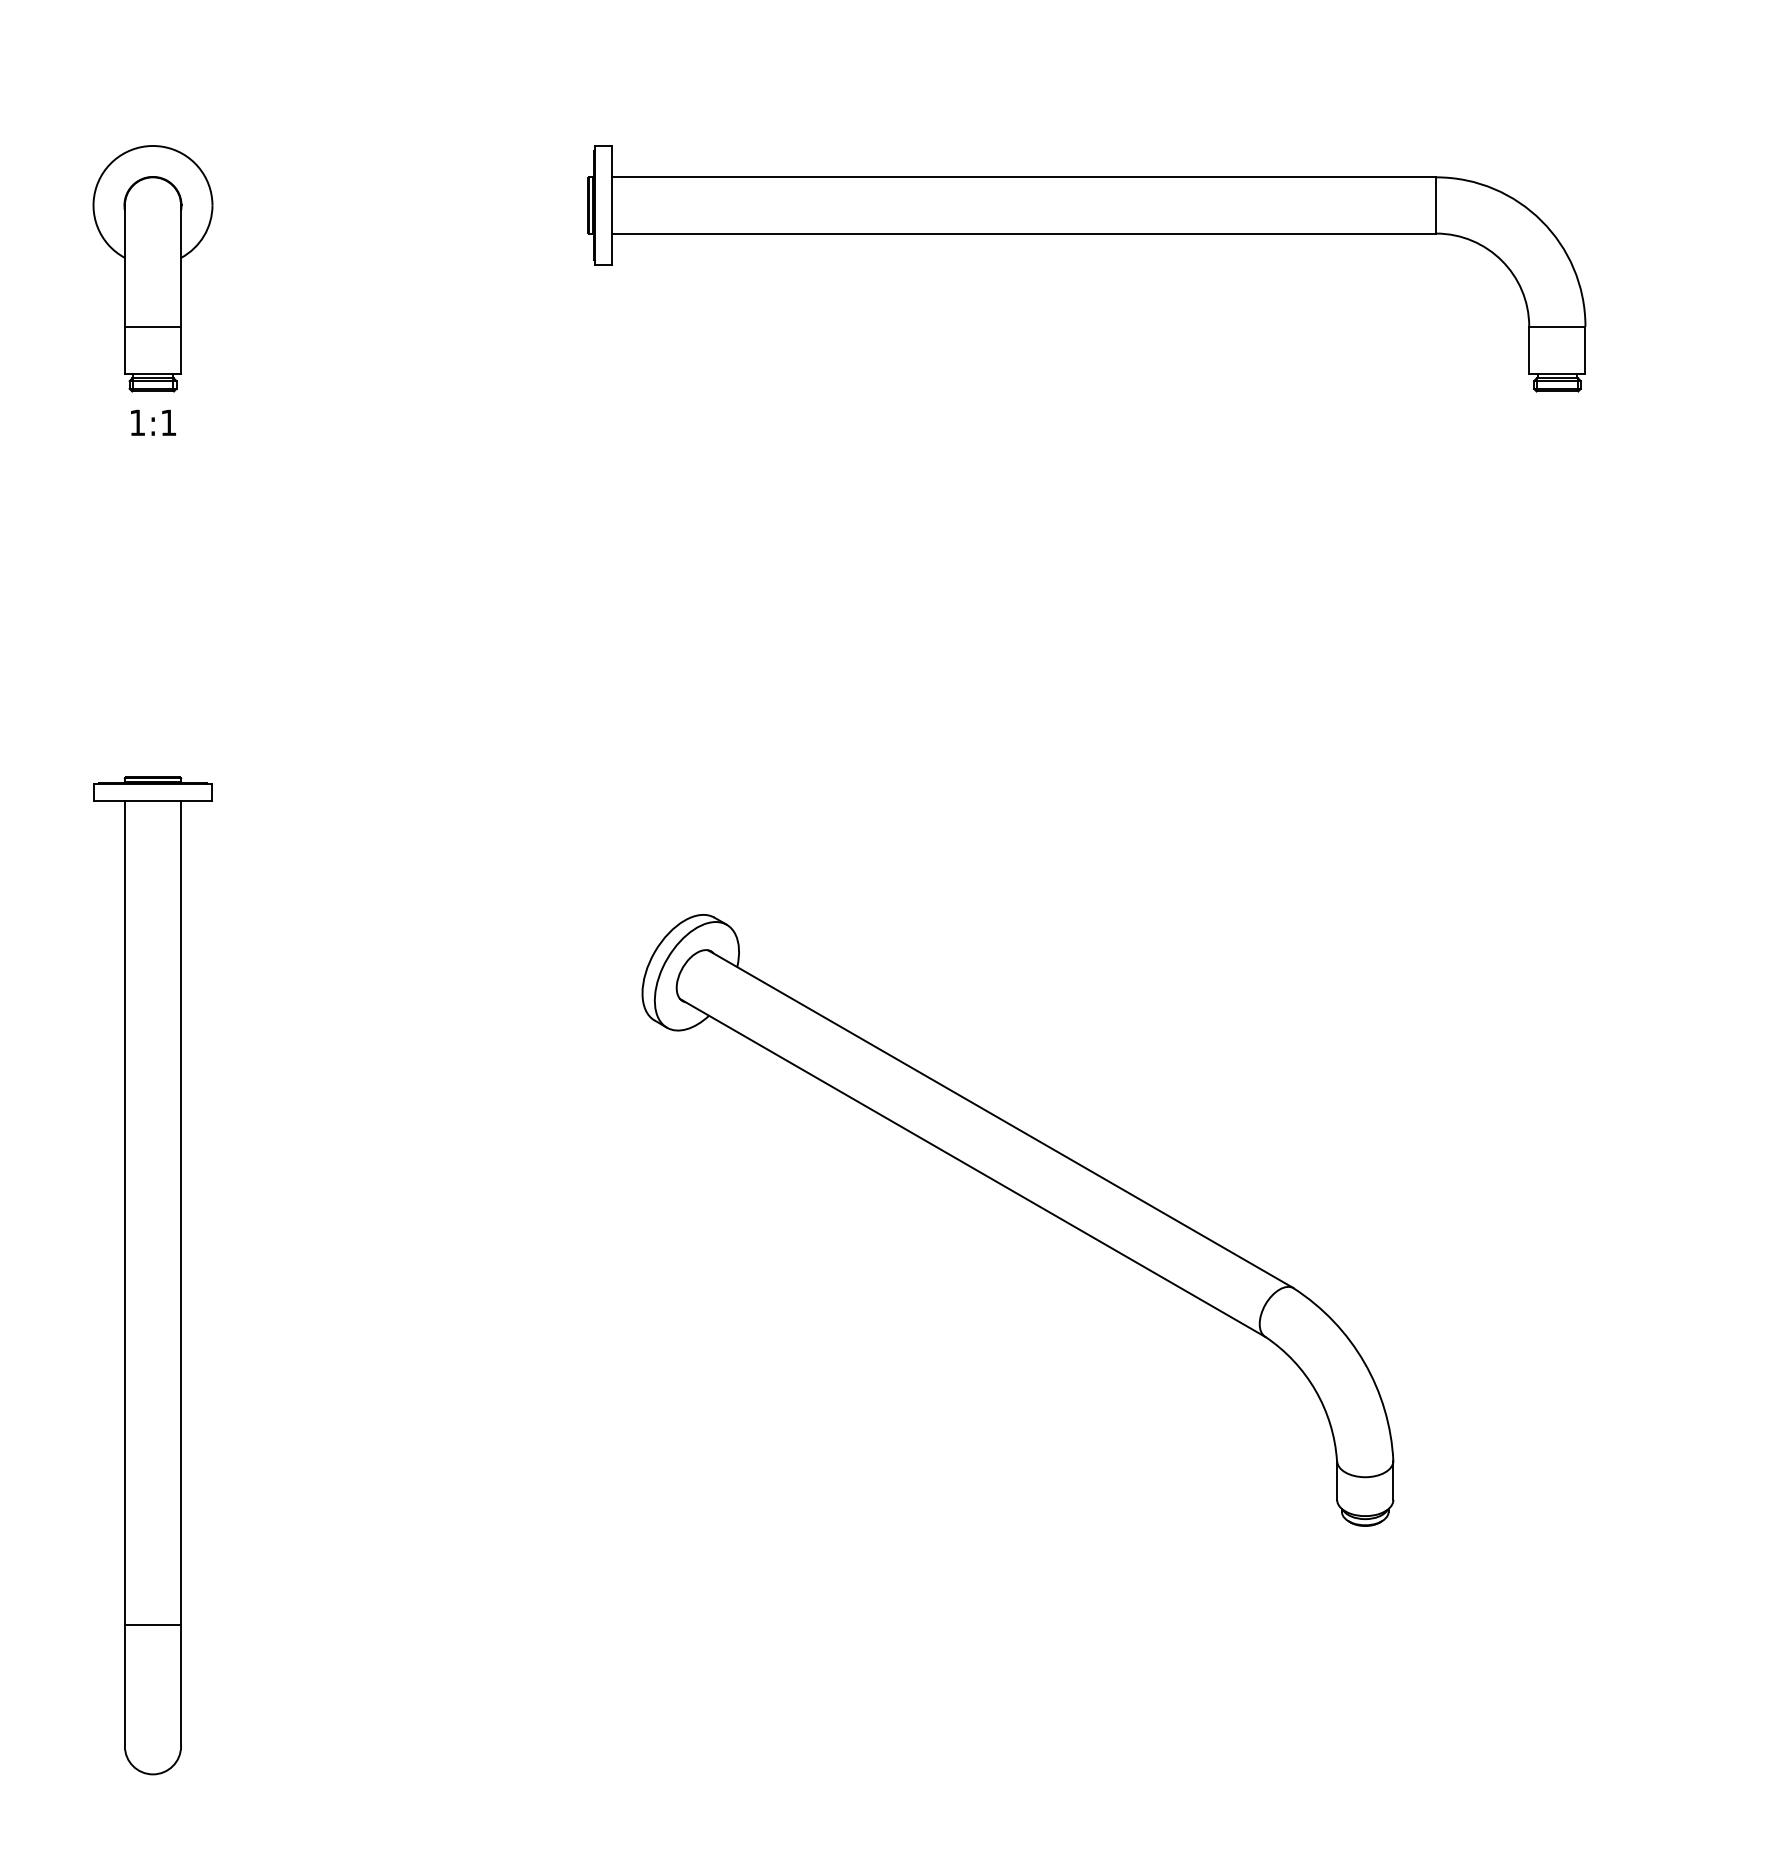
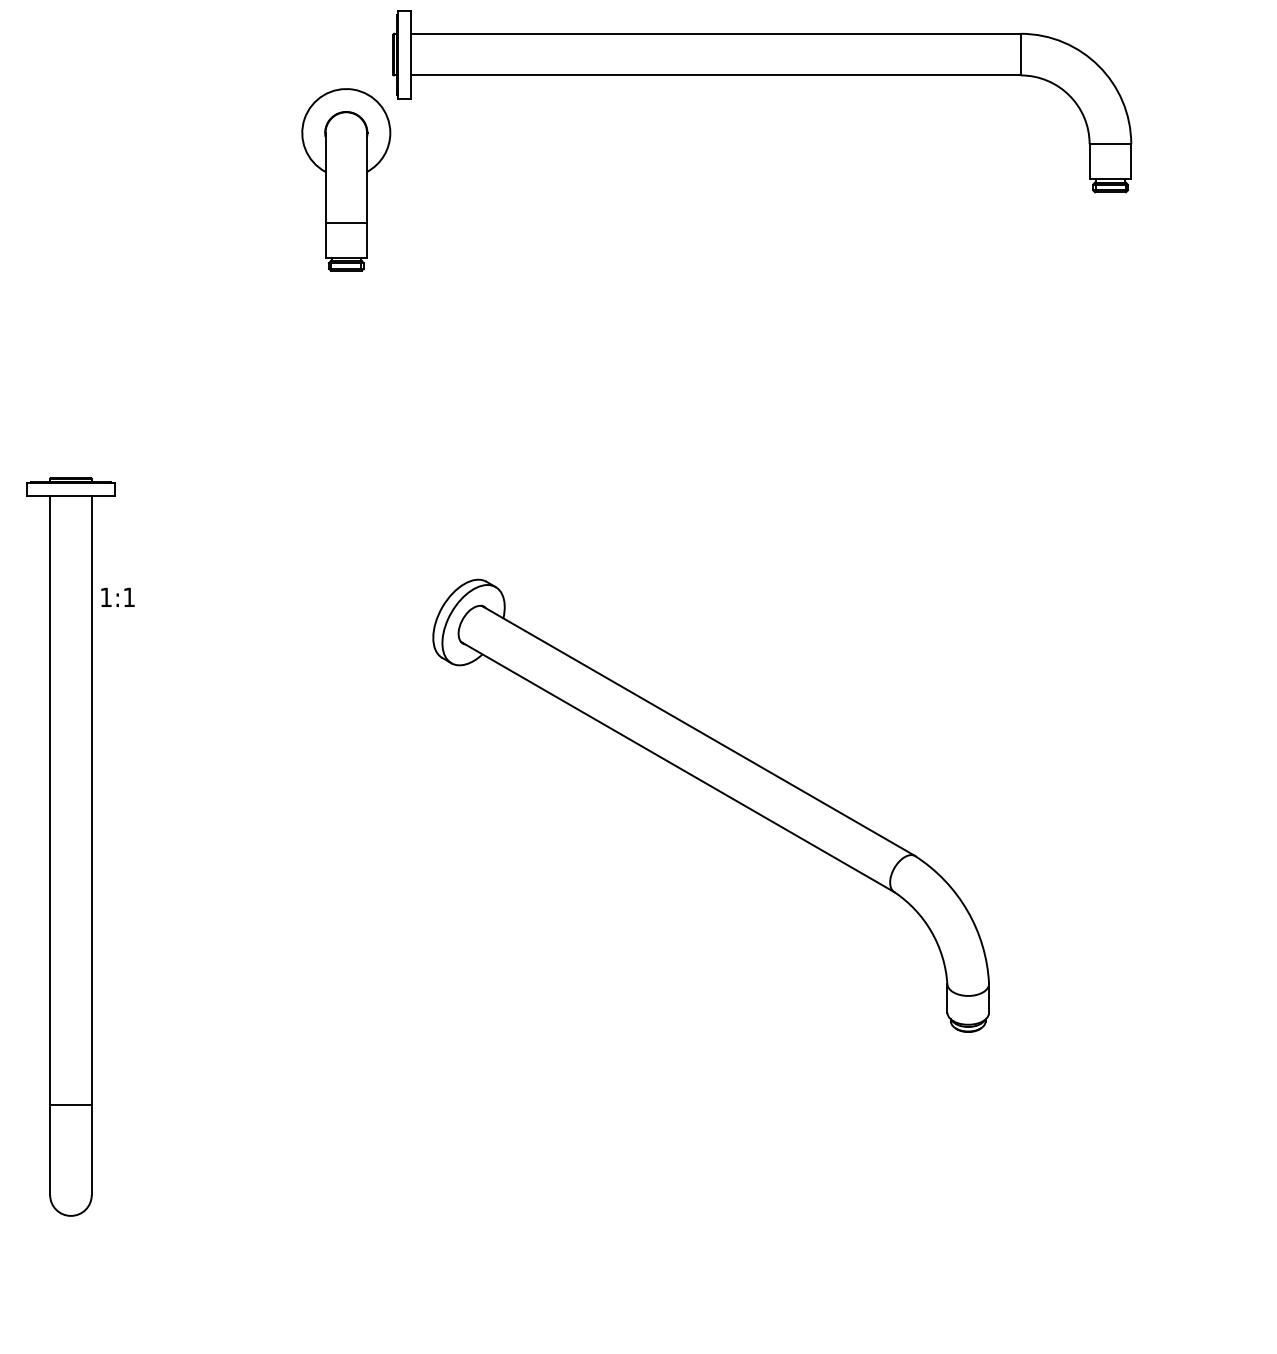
part: (152, 268) -> (345, 179), moved
text: (153, 422) -> (117, 597), moved

